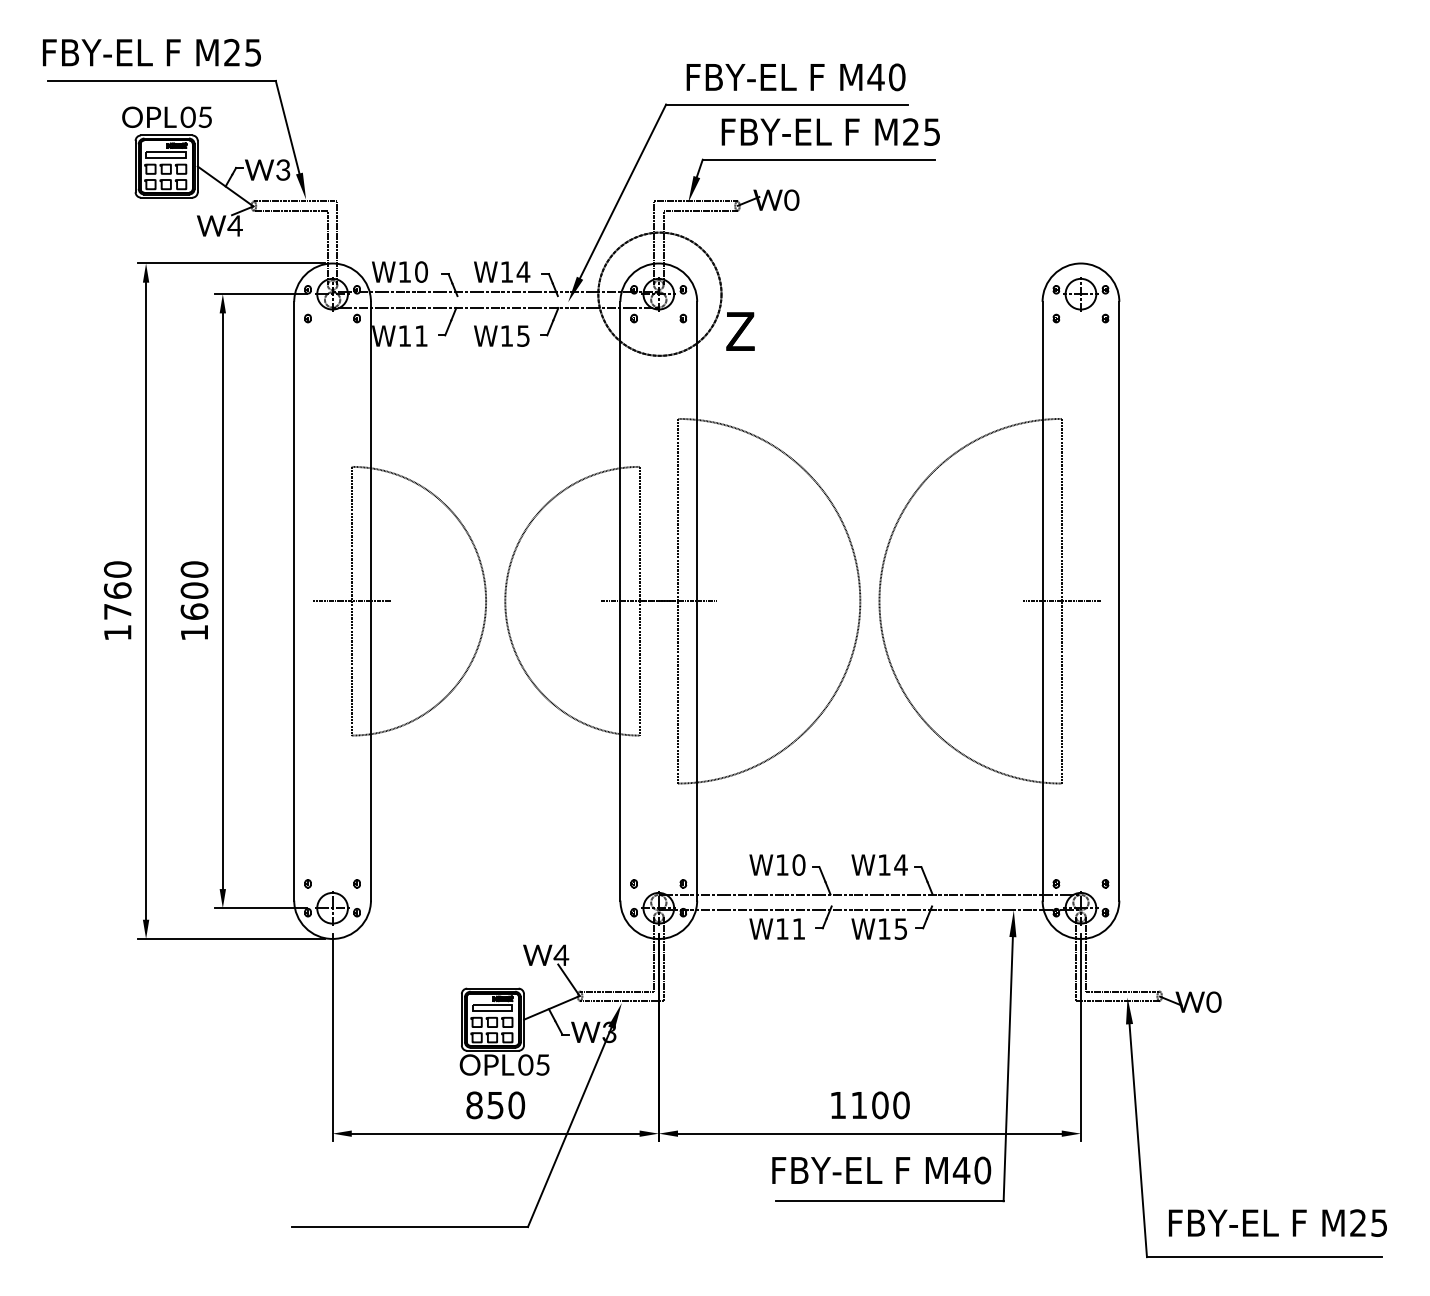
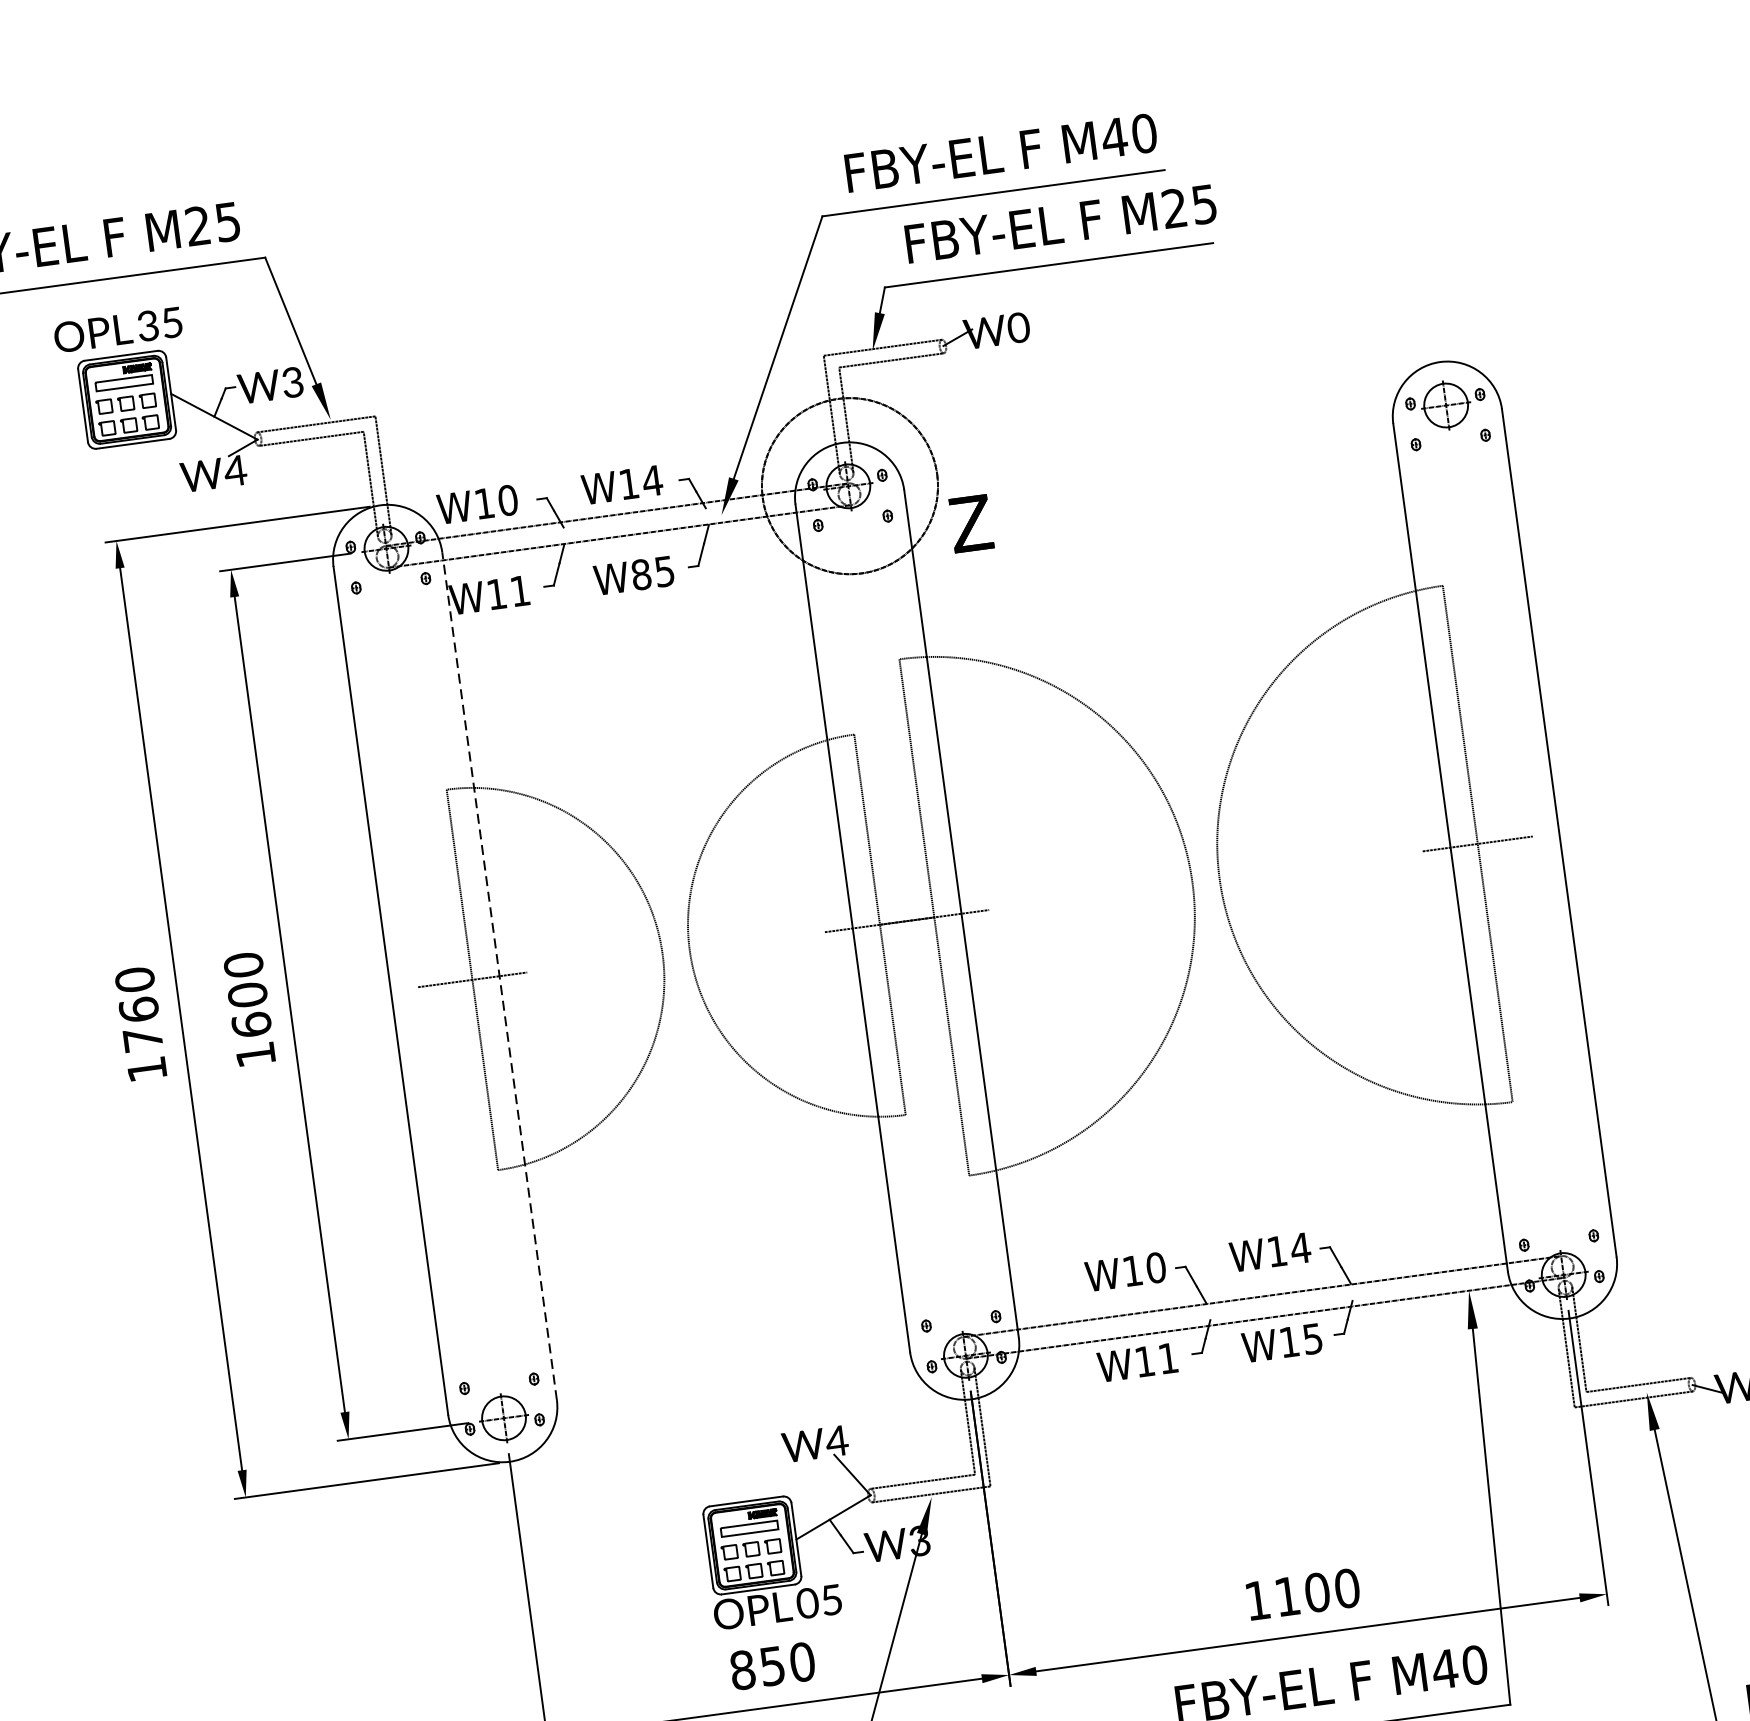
text: (187, 116) -> (146, 324), 05 -> 35
text: (506, 335) -> (640, 573), W15 -> W85
line: (370, 600) -> (498, 975), solid -> dashed

